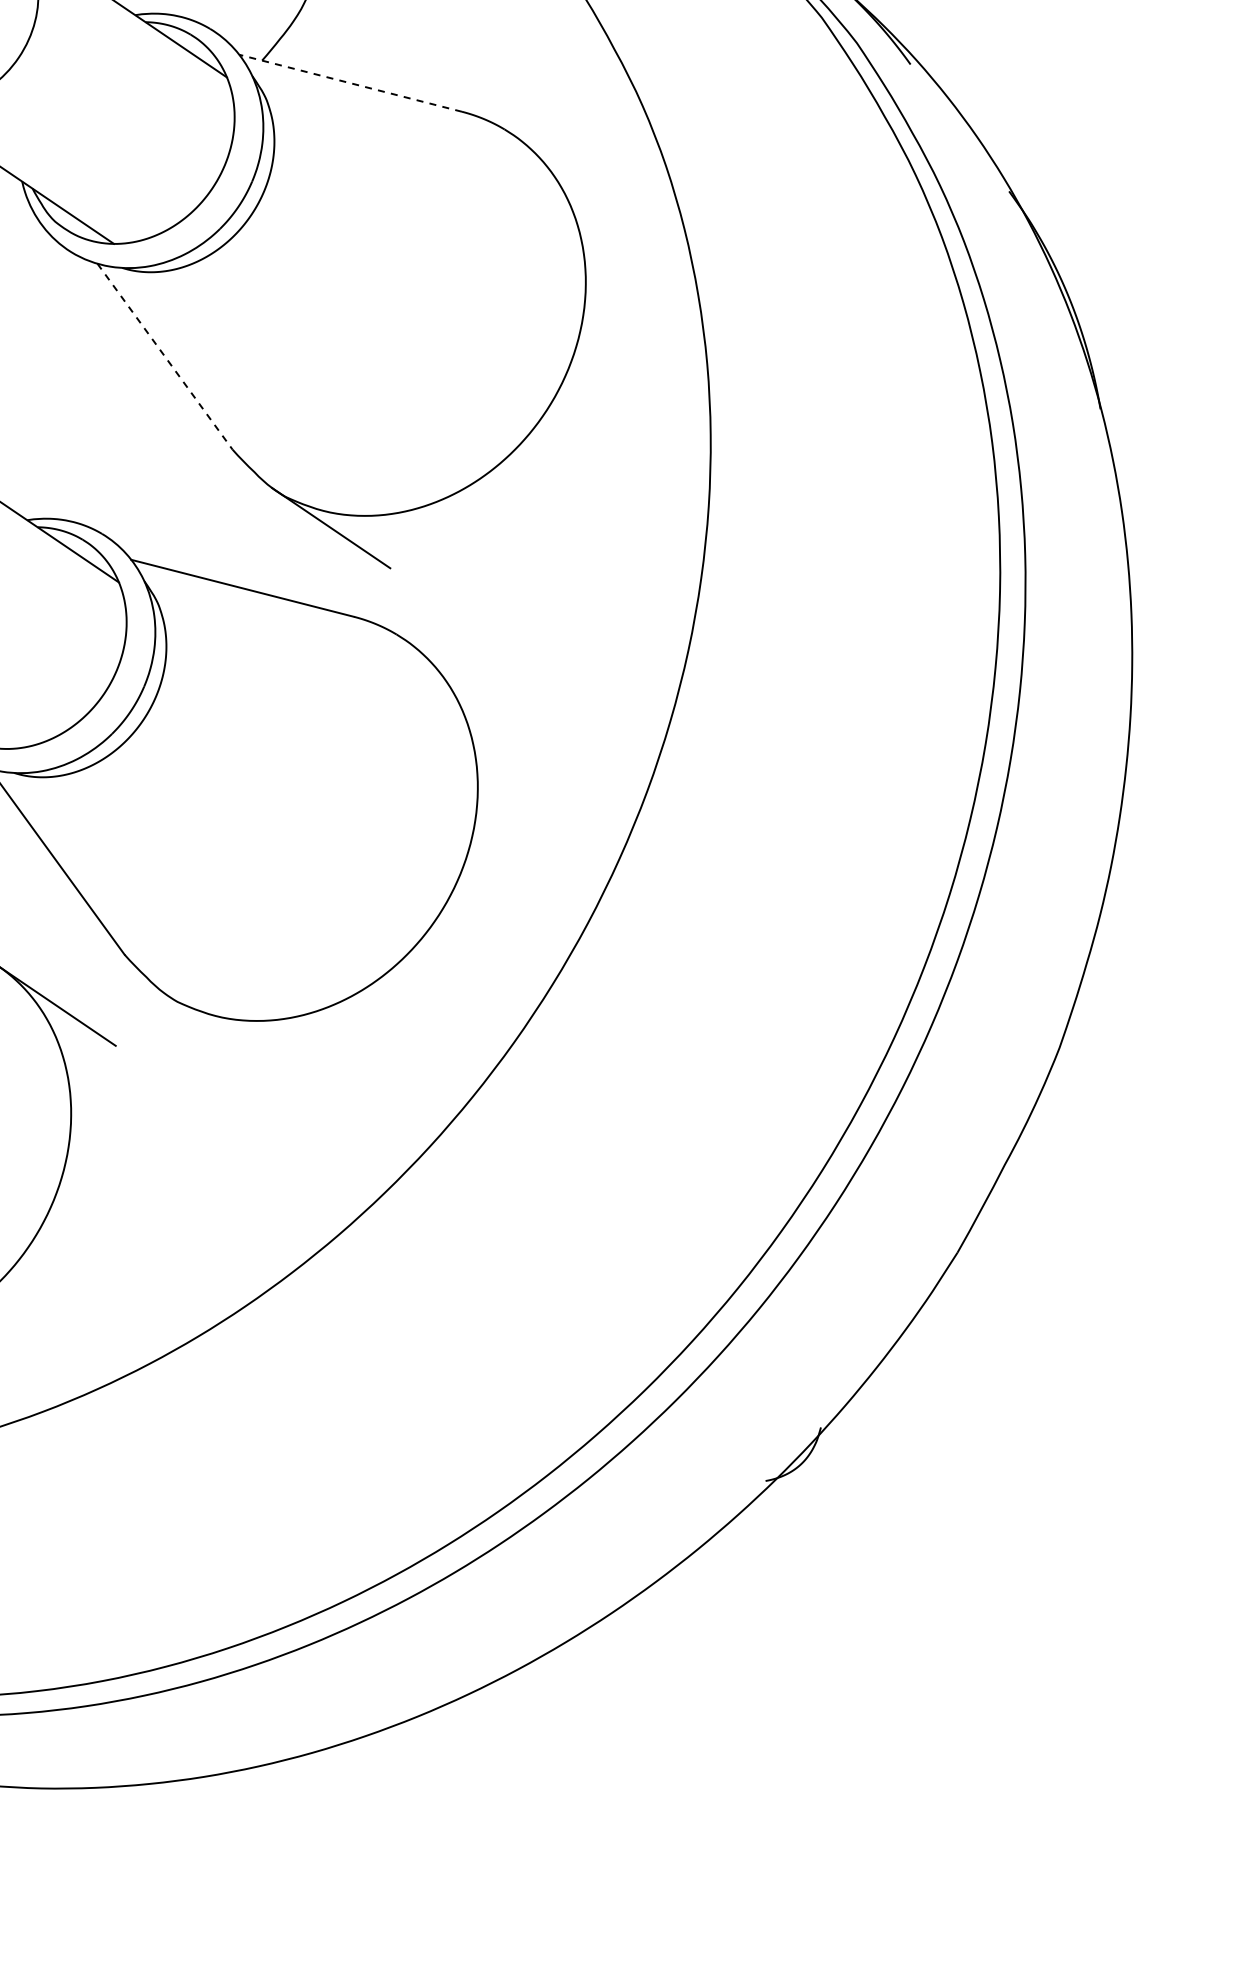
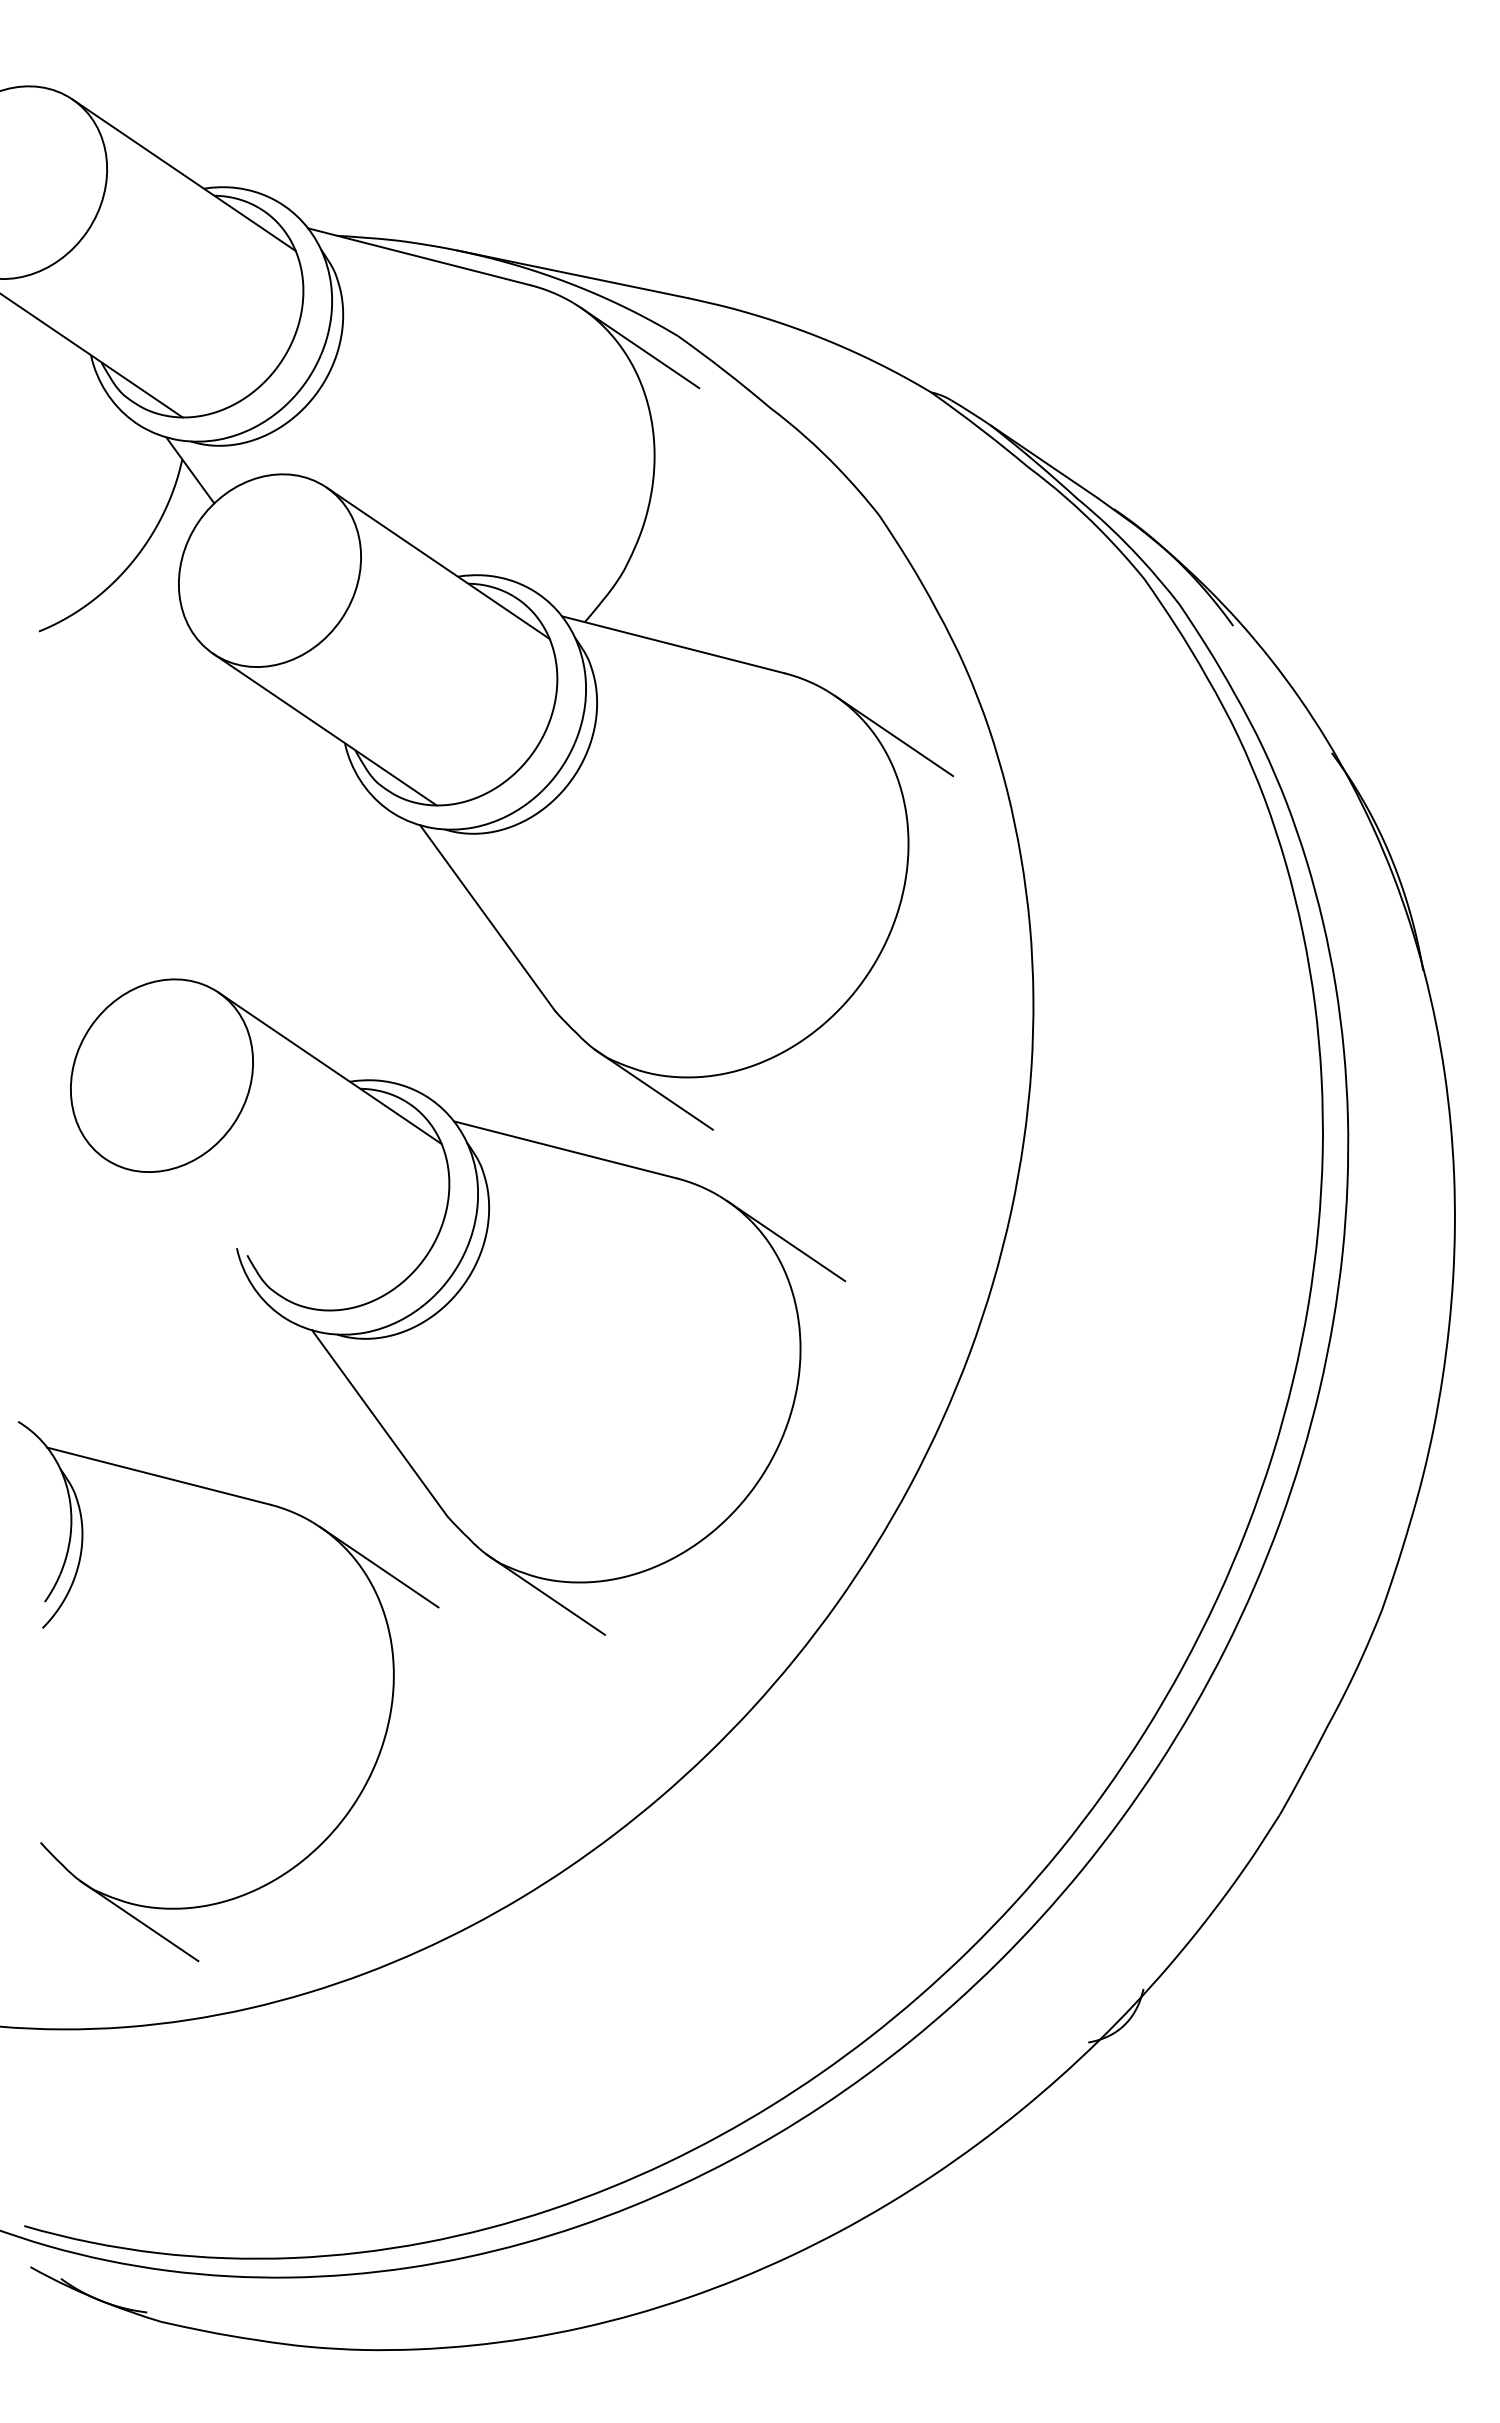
line: (350, 82) -> (673, 644), dashed -> solid
line: (570, 173) -> (893, 735), added
line: (164, 356) -> (487, 918), dashed -> solid
line: (462, 678) -> (785, 1240), added
line: (222, 1032) -> (545, 1594), added

